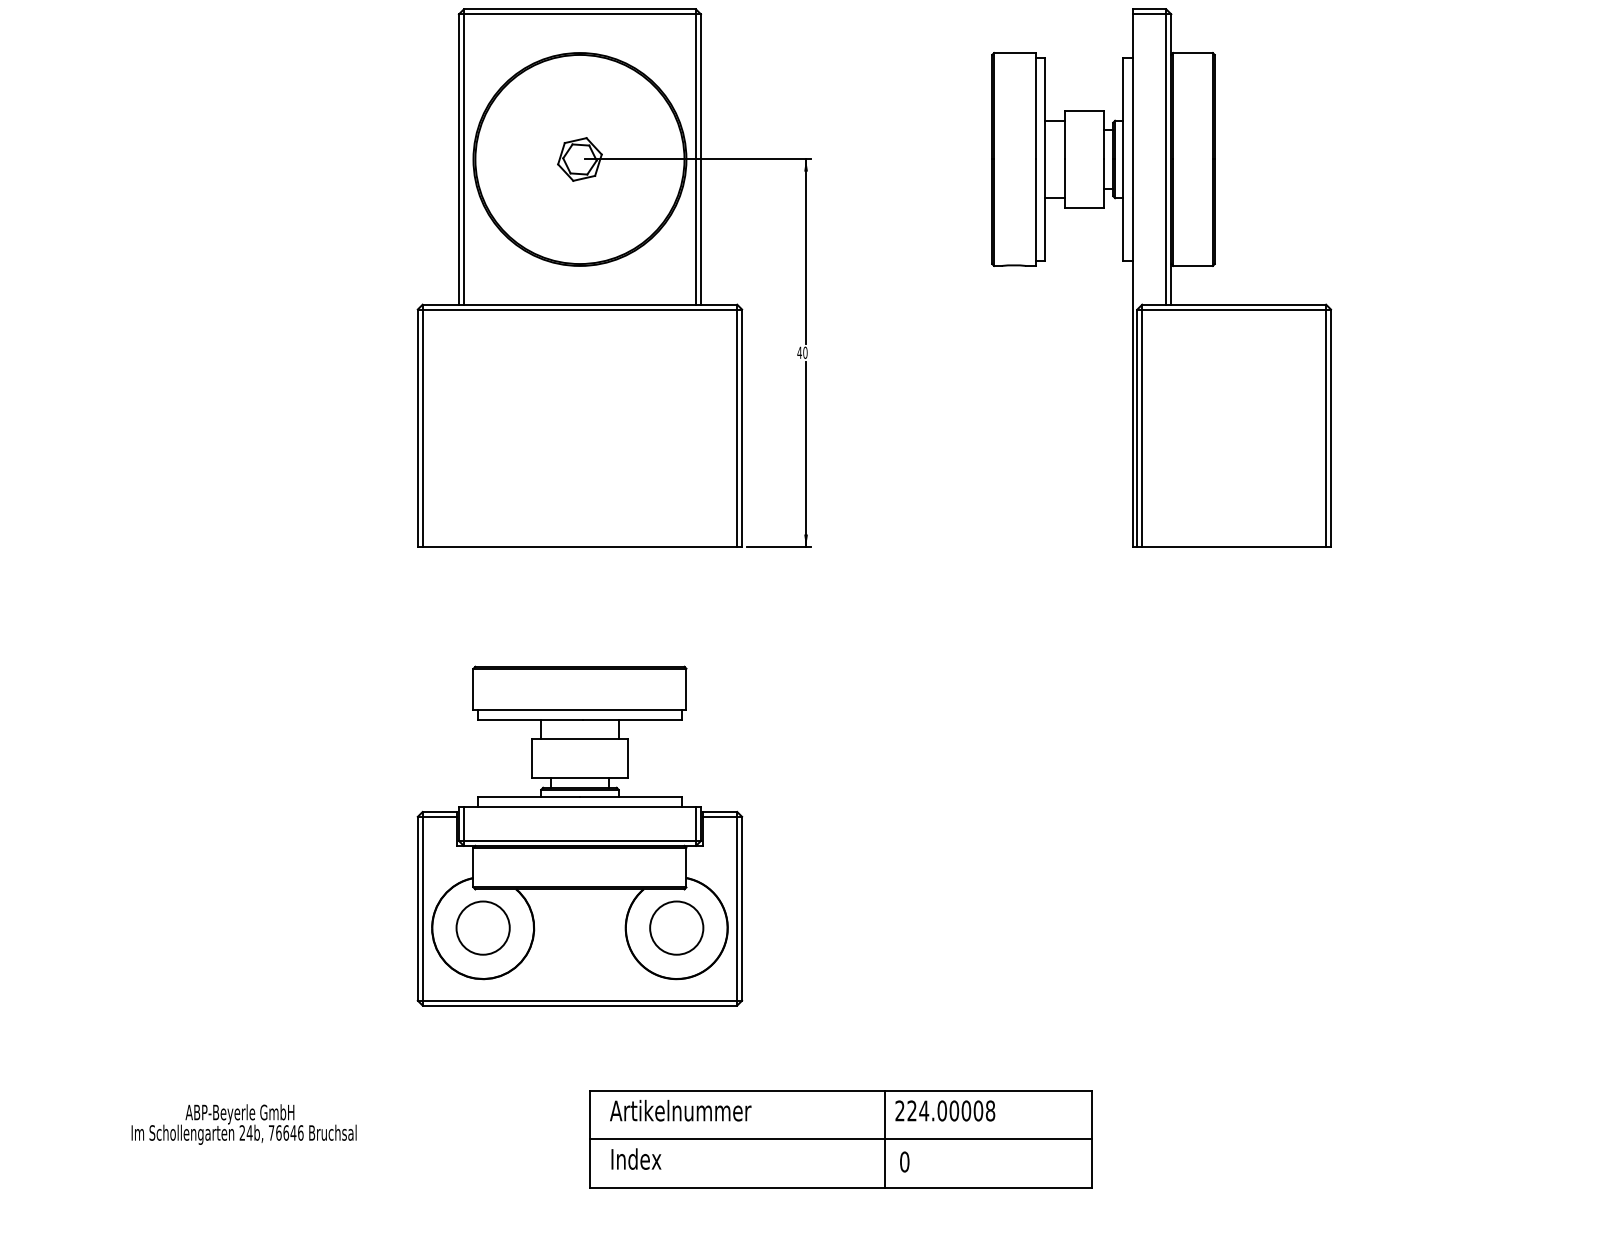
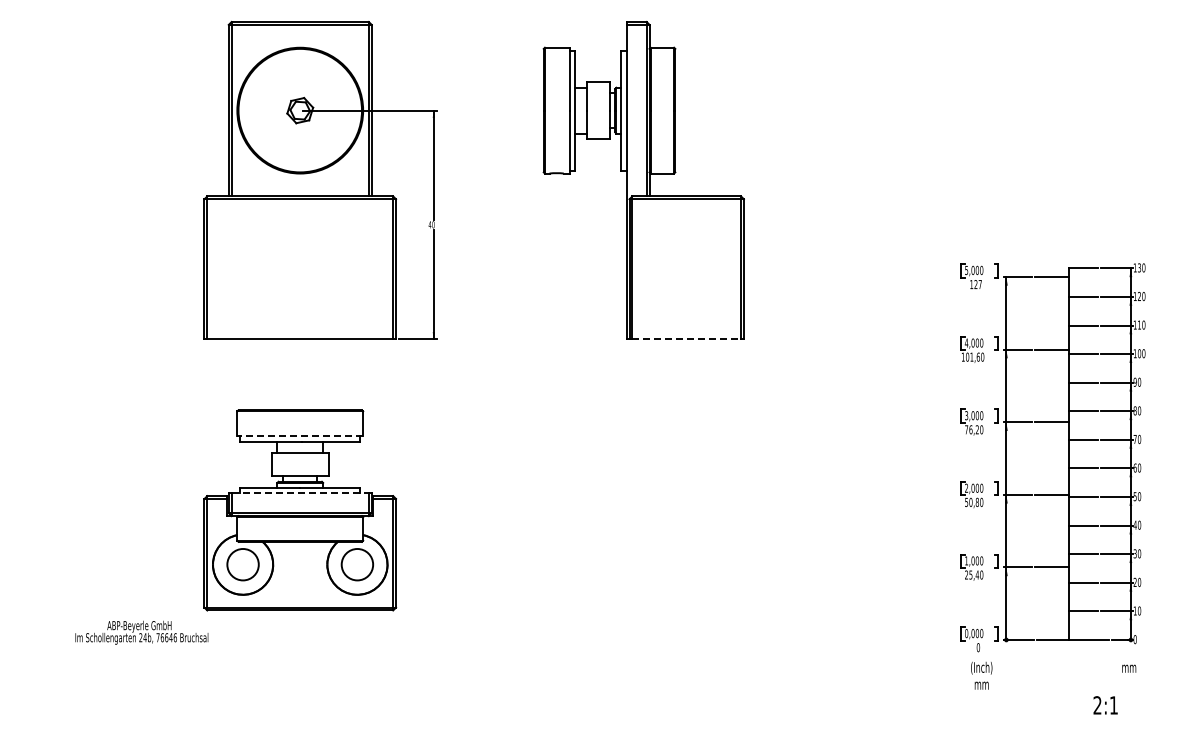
line: (1235, 546) -> (687, 339), solid -> dashed
line: (580, 711) -> (300, 436), solid -> dashed
line: (580, 807) -> (300, 493), solid -> dashed
text: (243, 1124) -> (141, 632), moved
part: (841, 1139) -> (454, 689), removed

